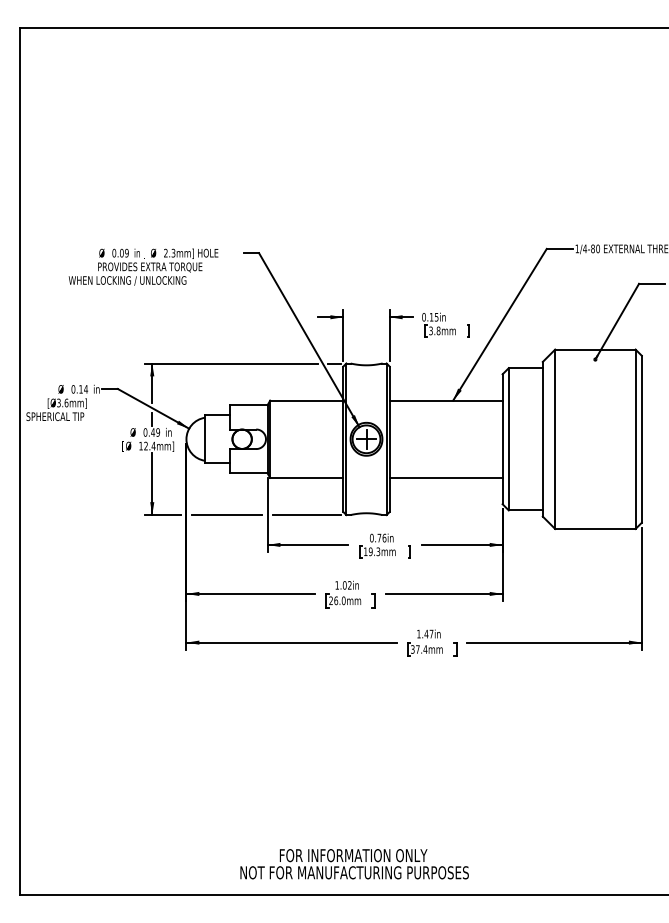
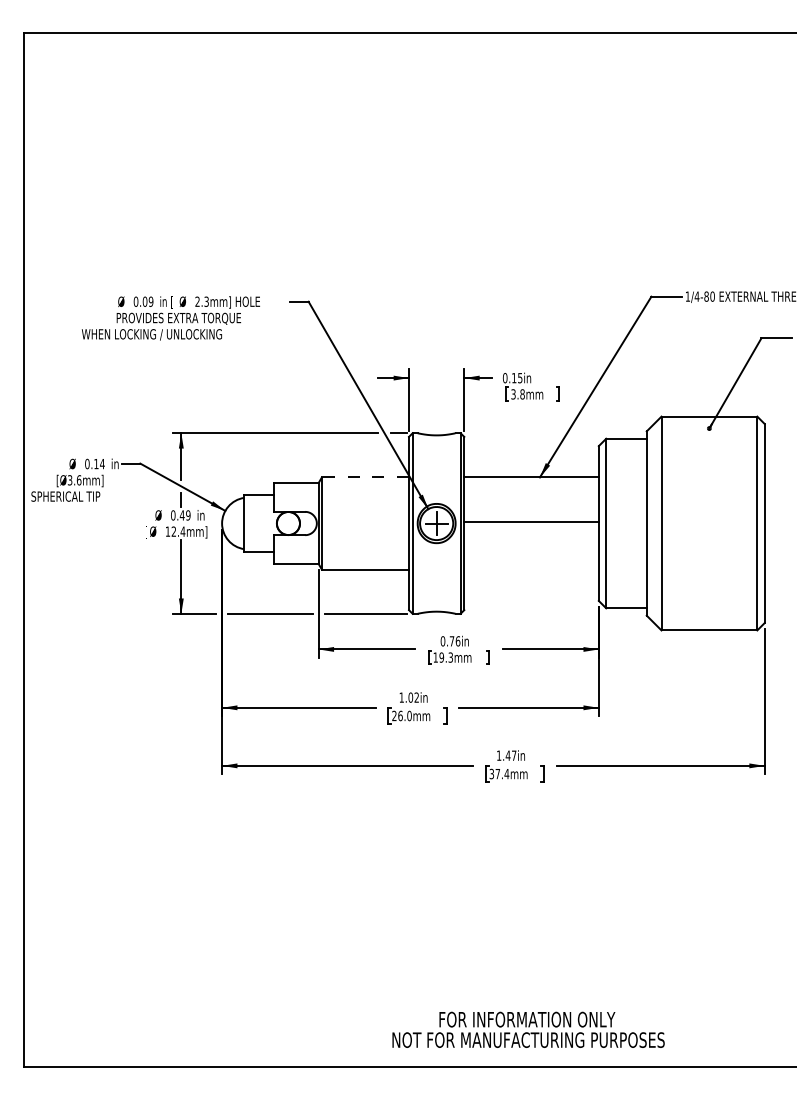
line: (306, 400) -> (365, 477), solid -> dashed
line: (445, 477) -> (530, 521), moved
text: (354, 864) -> (528, 1030), moved

